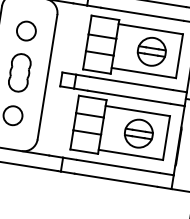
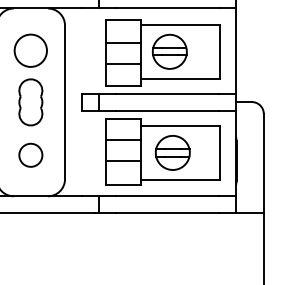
circle: (26, 30) -> (30, 50), size x1.4
part: (151, 51) -> (169, 51), moved
part: (138, 133) -> (172, 152), moved

